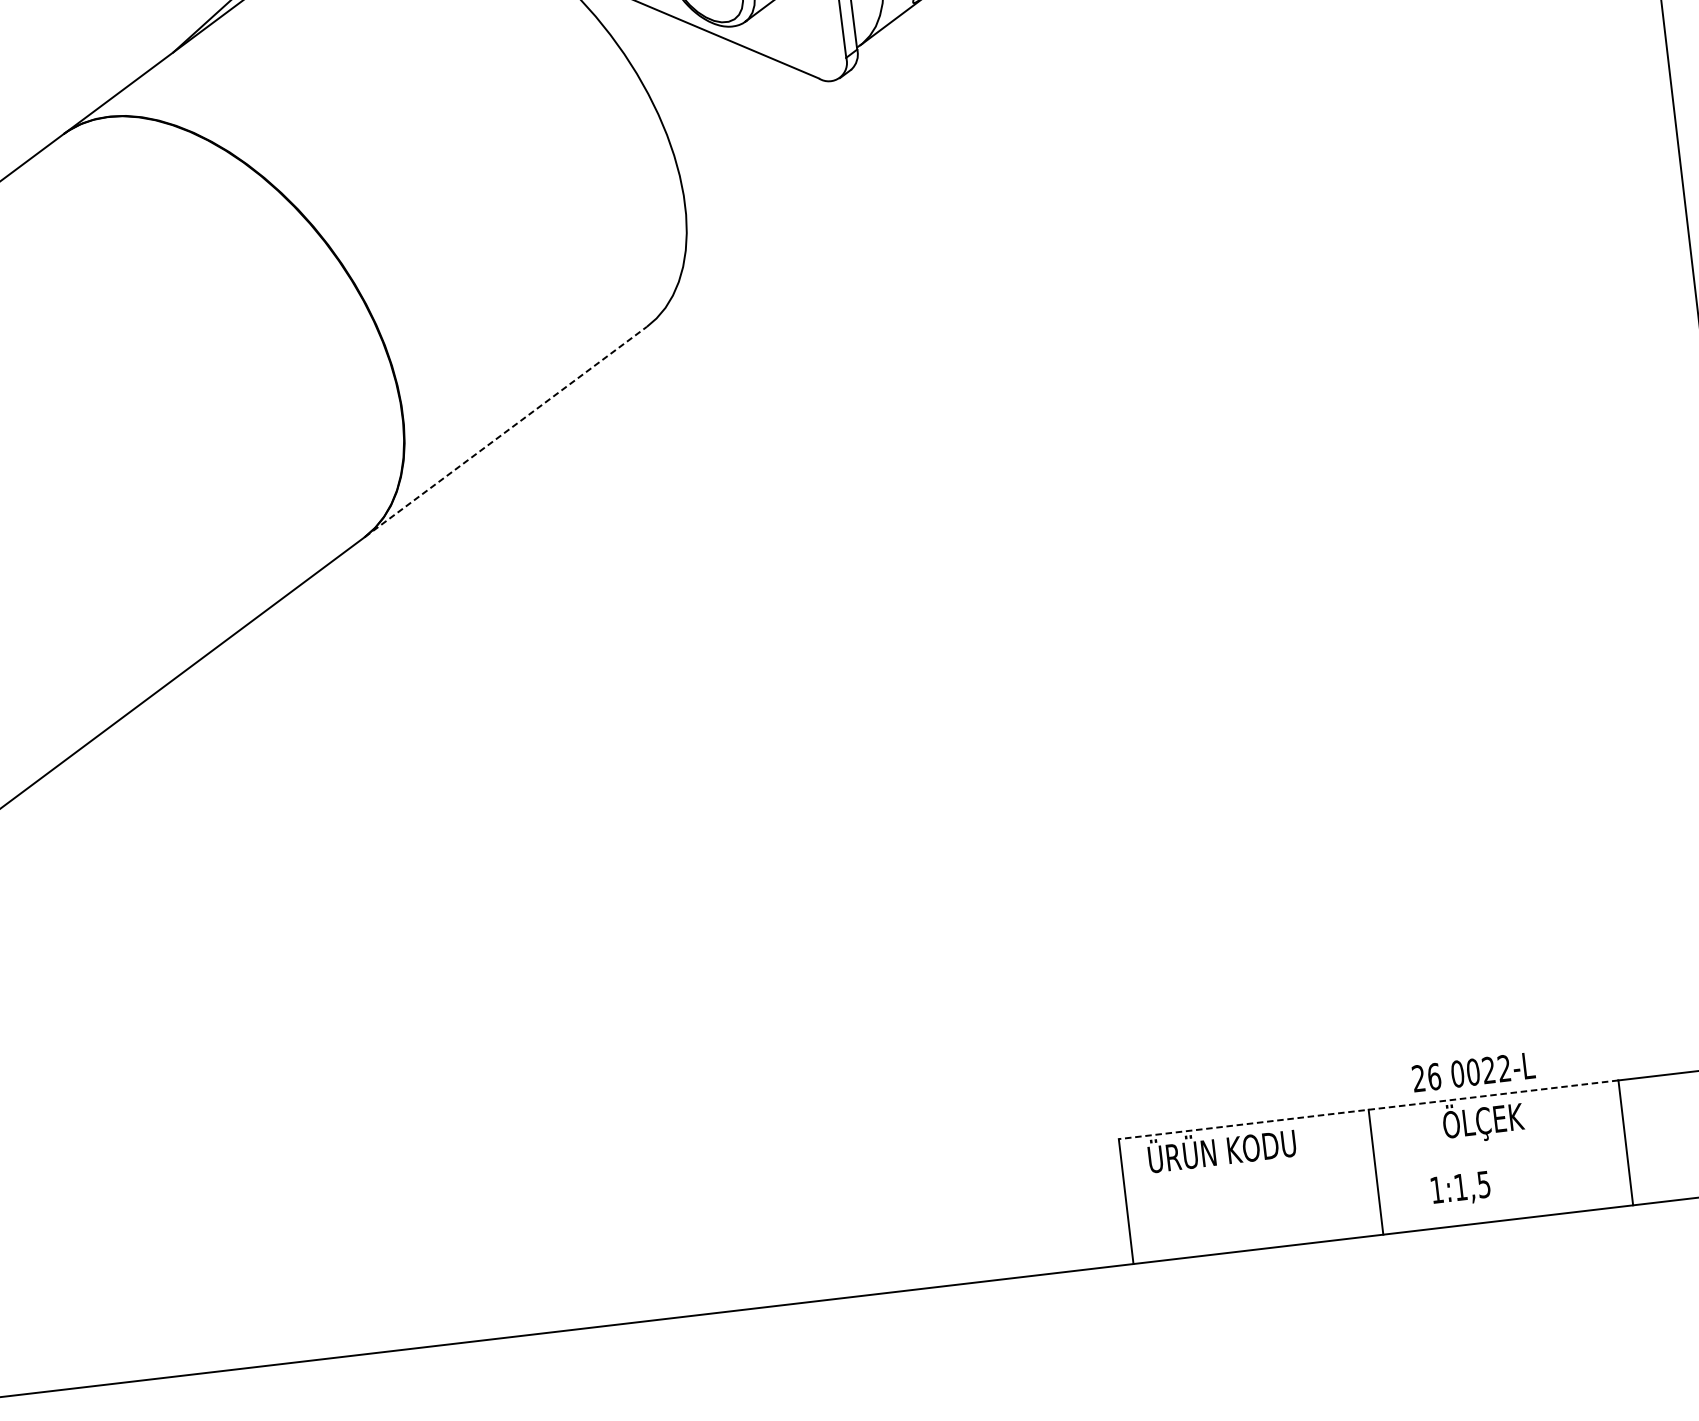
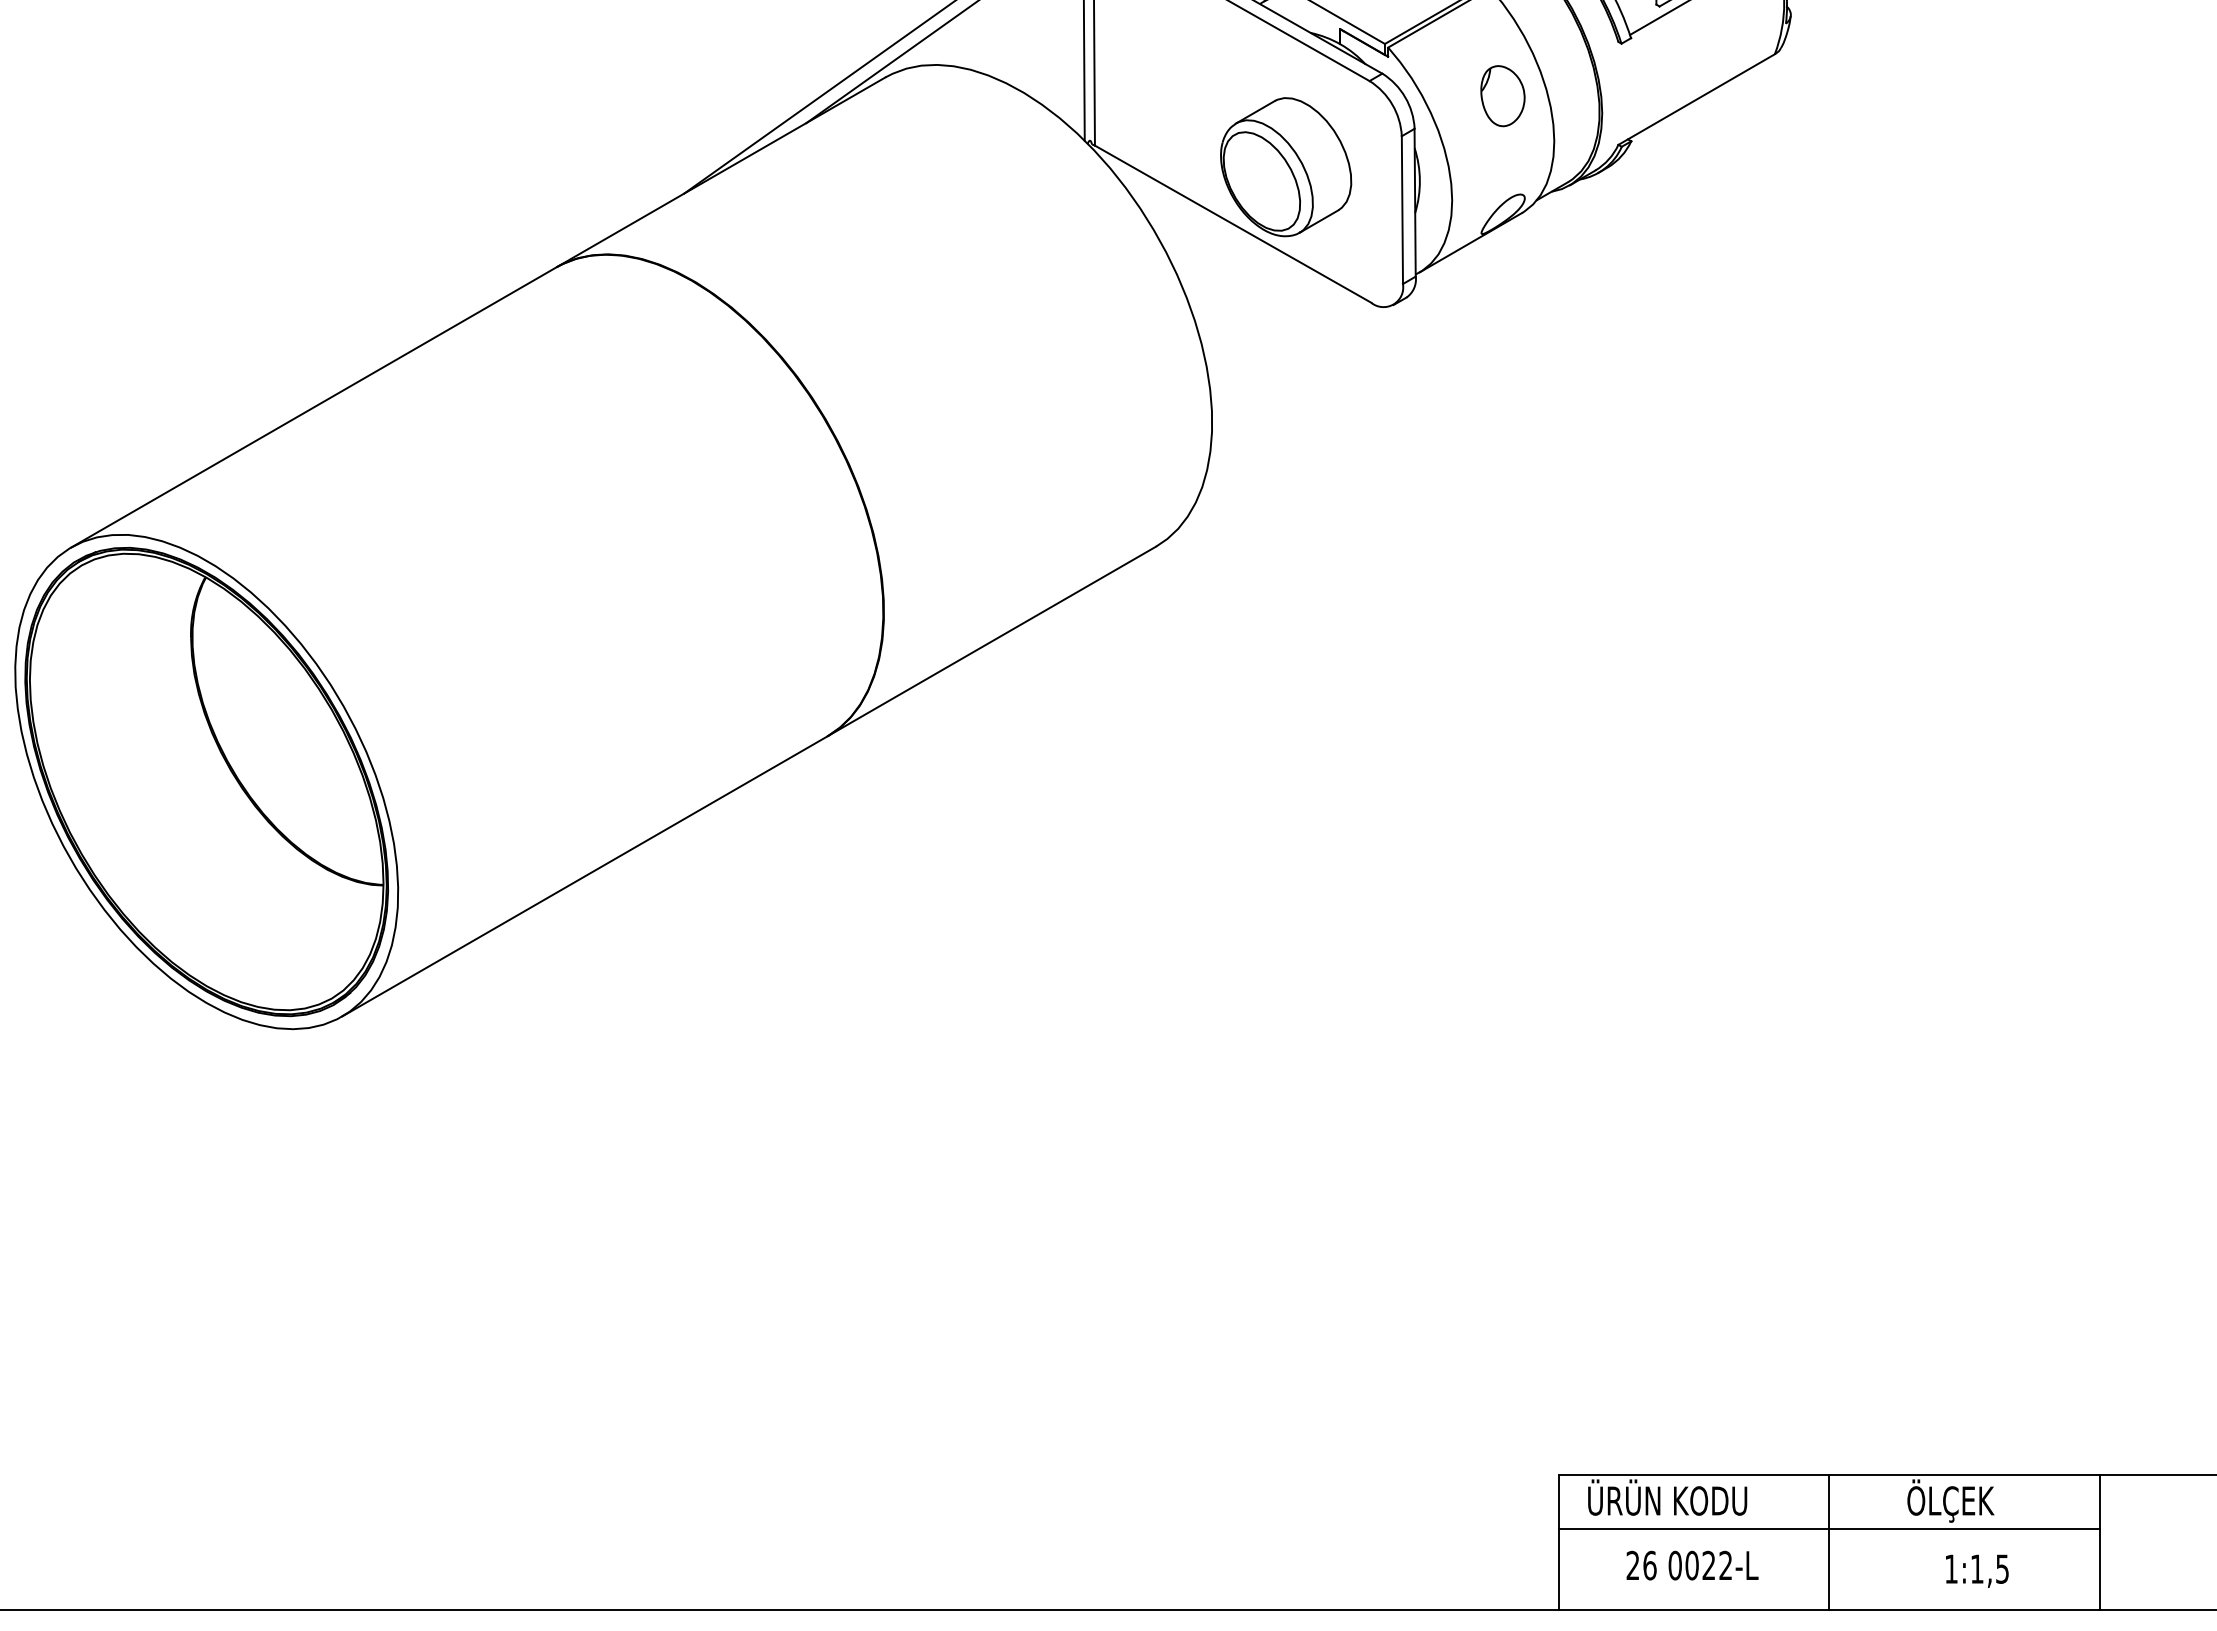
line: (506, 431) -> (992, 641), dashed -> solid
text: (1473, 1072) -> (1692, 1565), moved
line: (1368, 1109) -> (1829, 1474), dashed -> solid
line: (1374, 1159) -> (1829, 1528), added
text: (1461, 1188) -> (1977, 1570), moved

